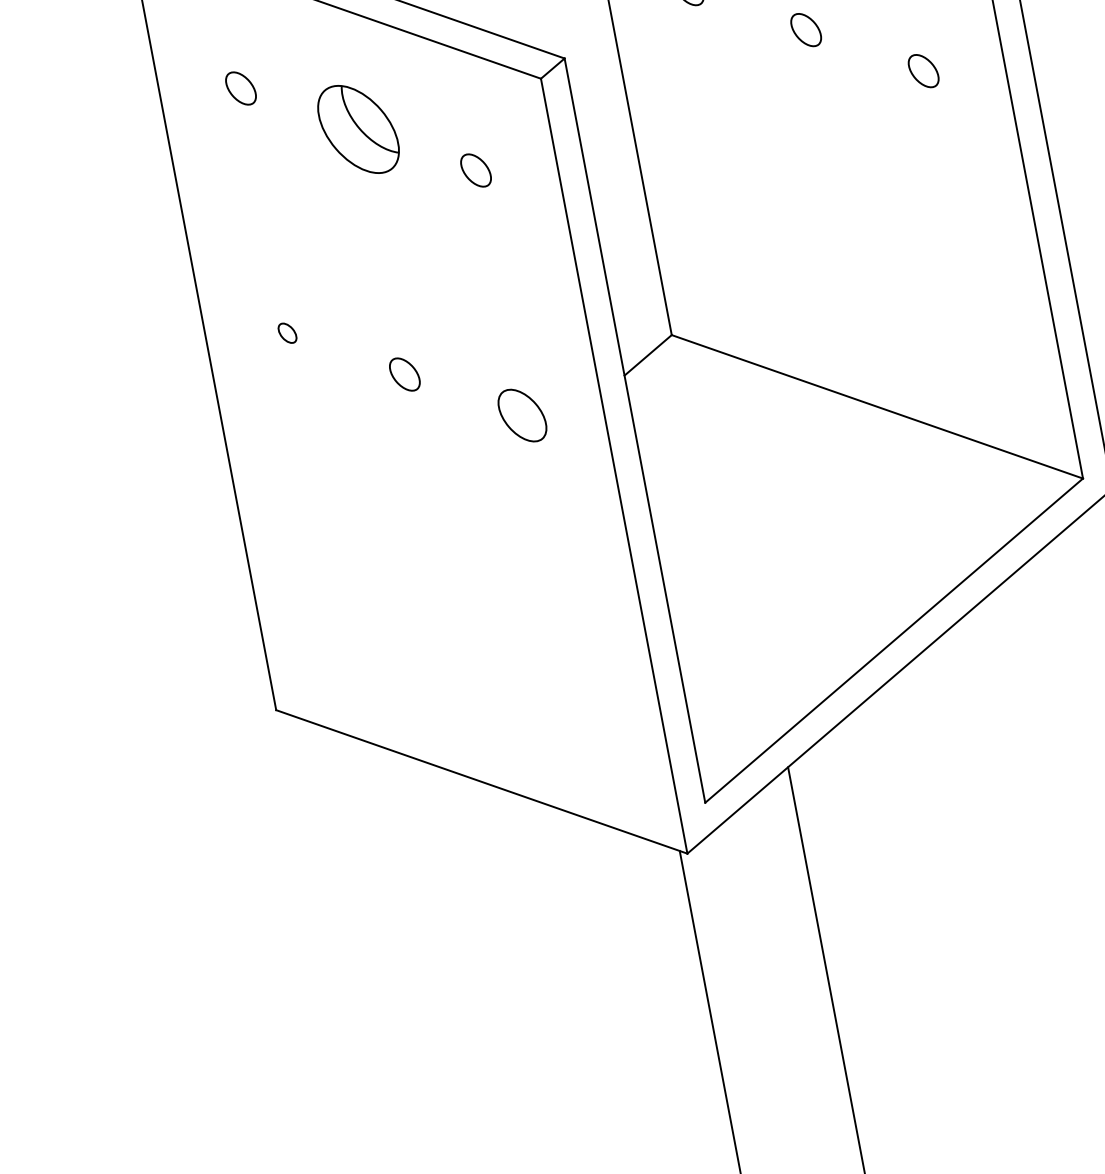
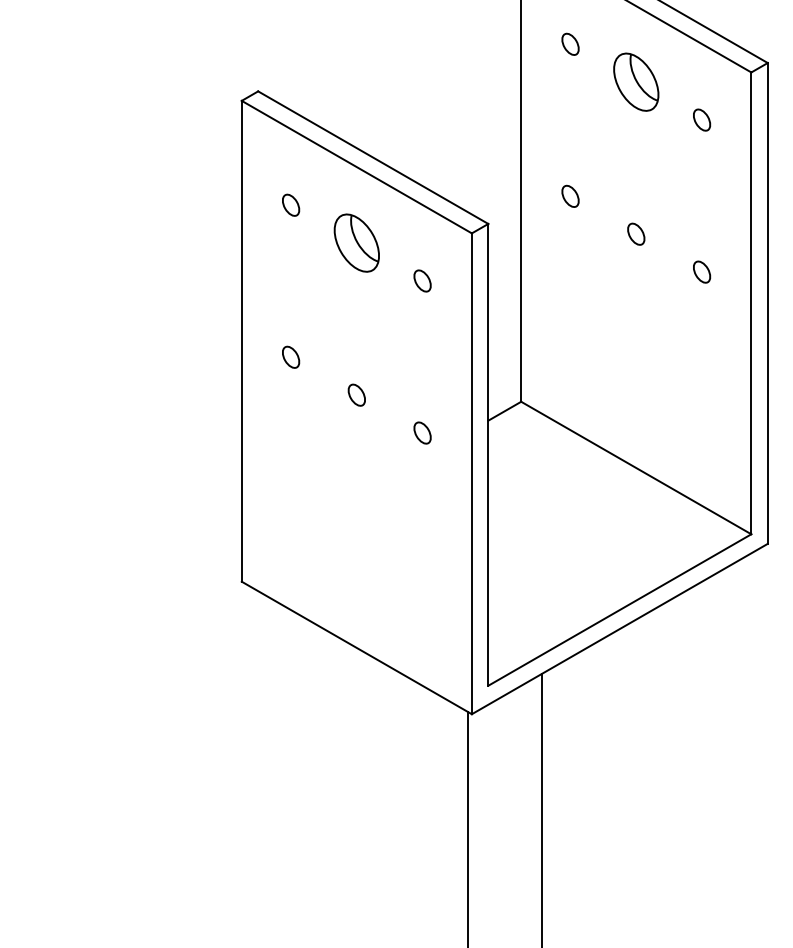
part: (287, 332) -> (291, 356), size x1.67
part: (522, 414) -> (422, 432), size x0.62

